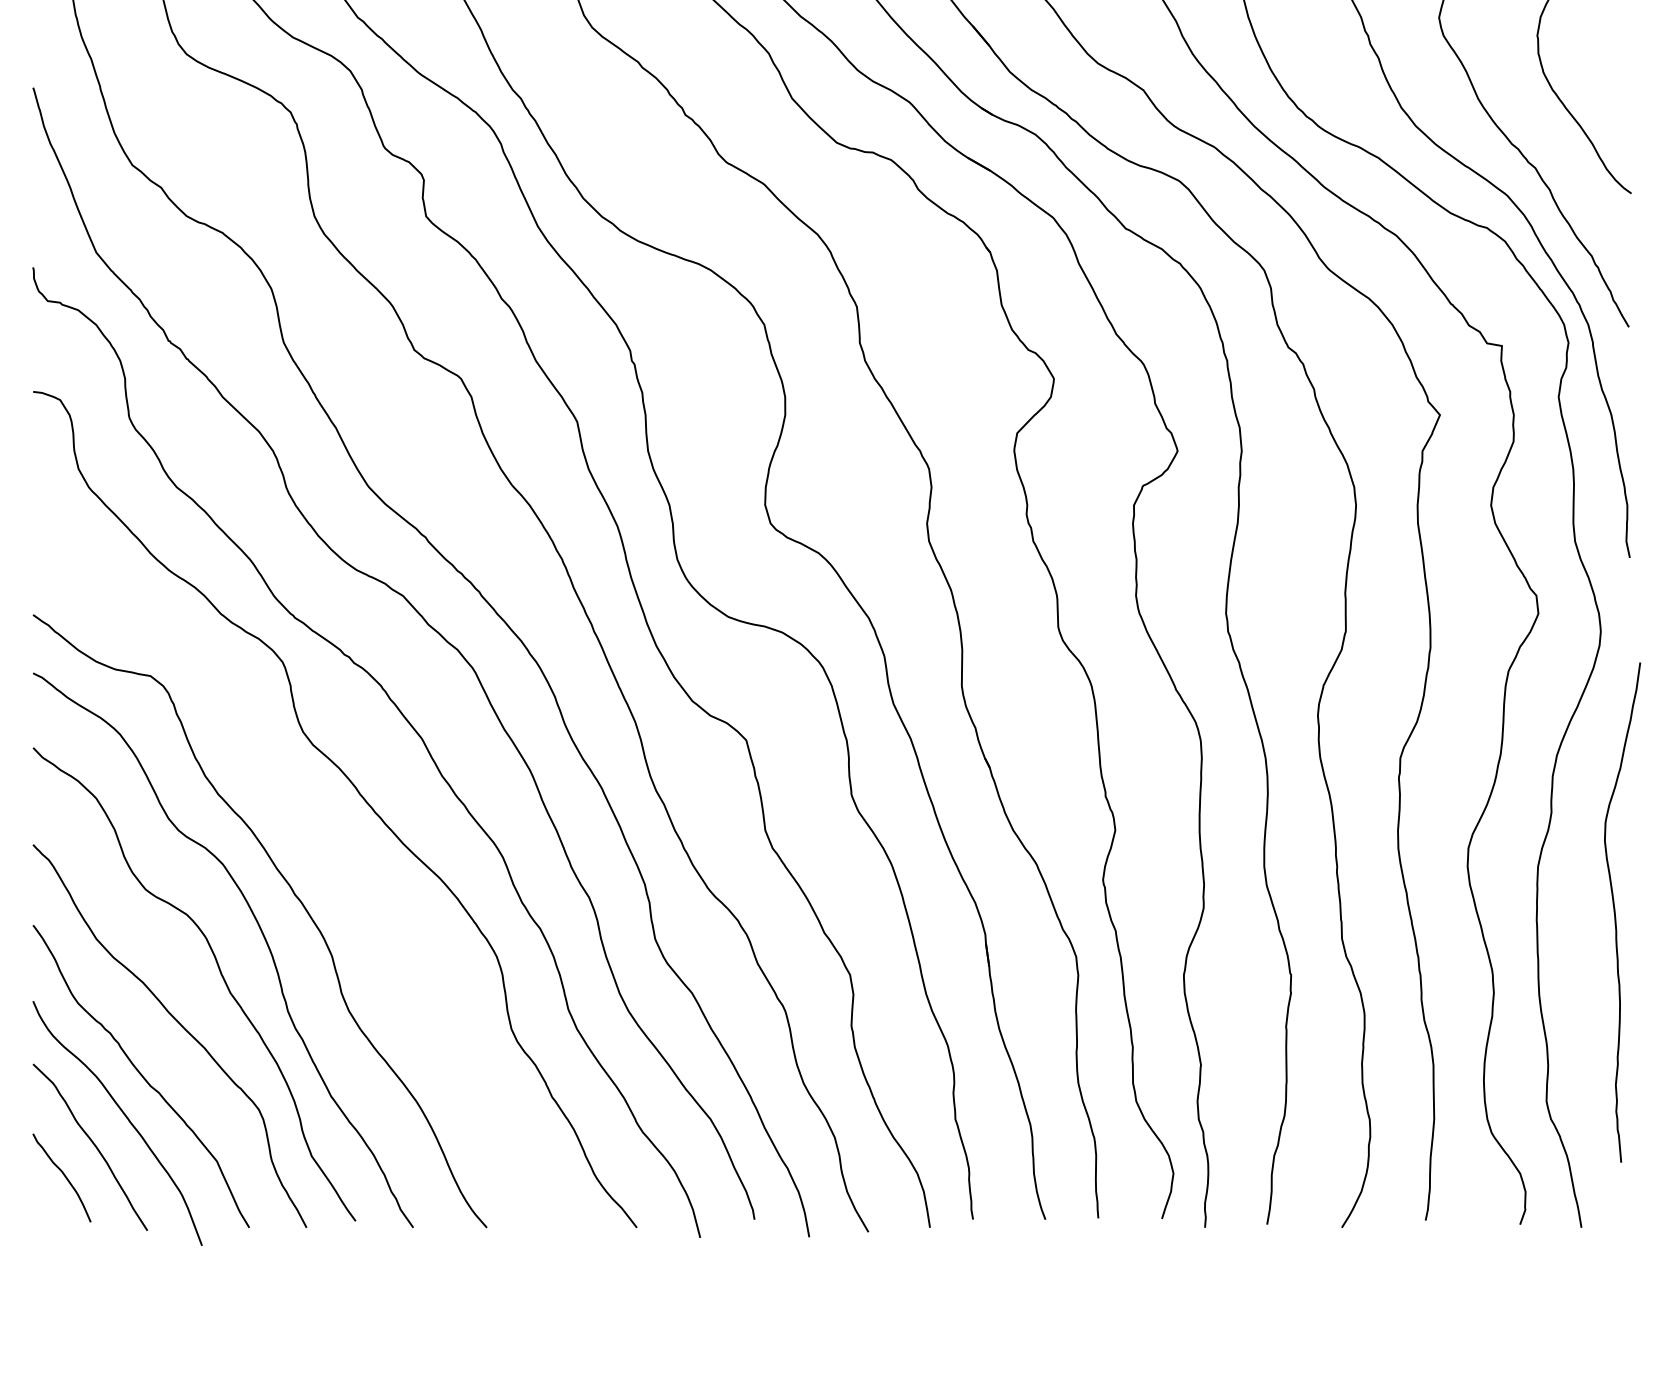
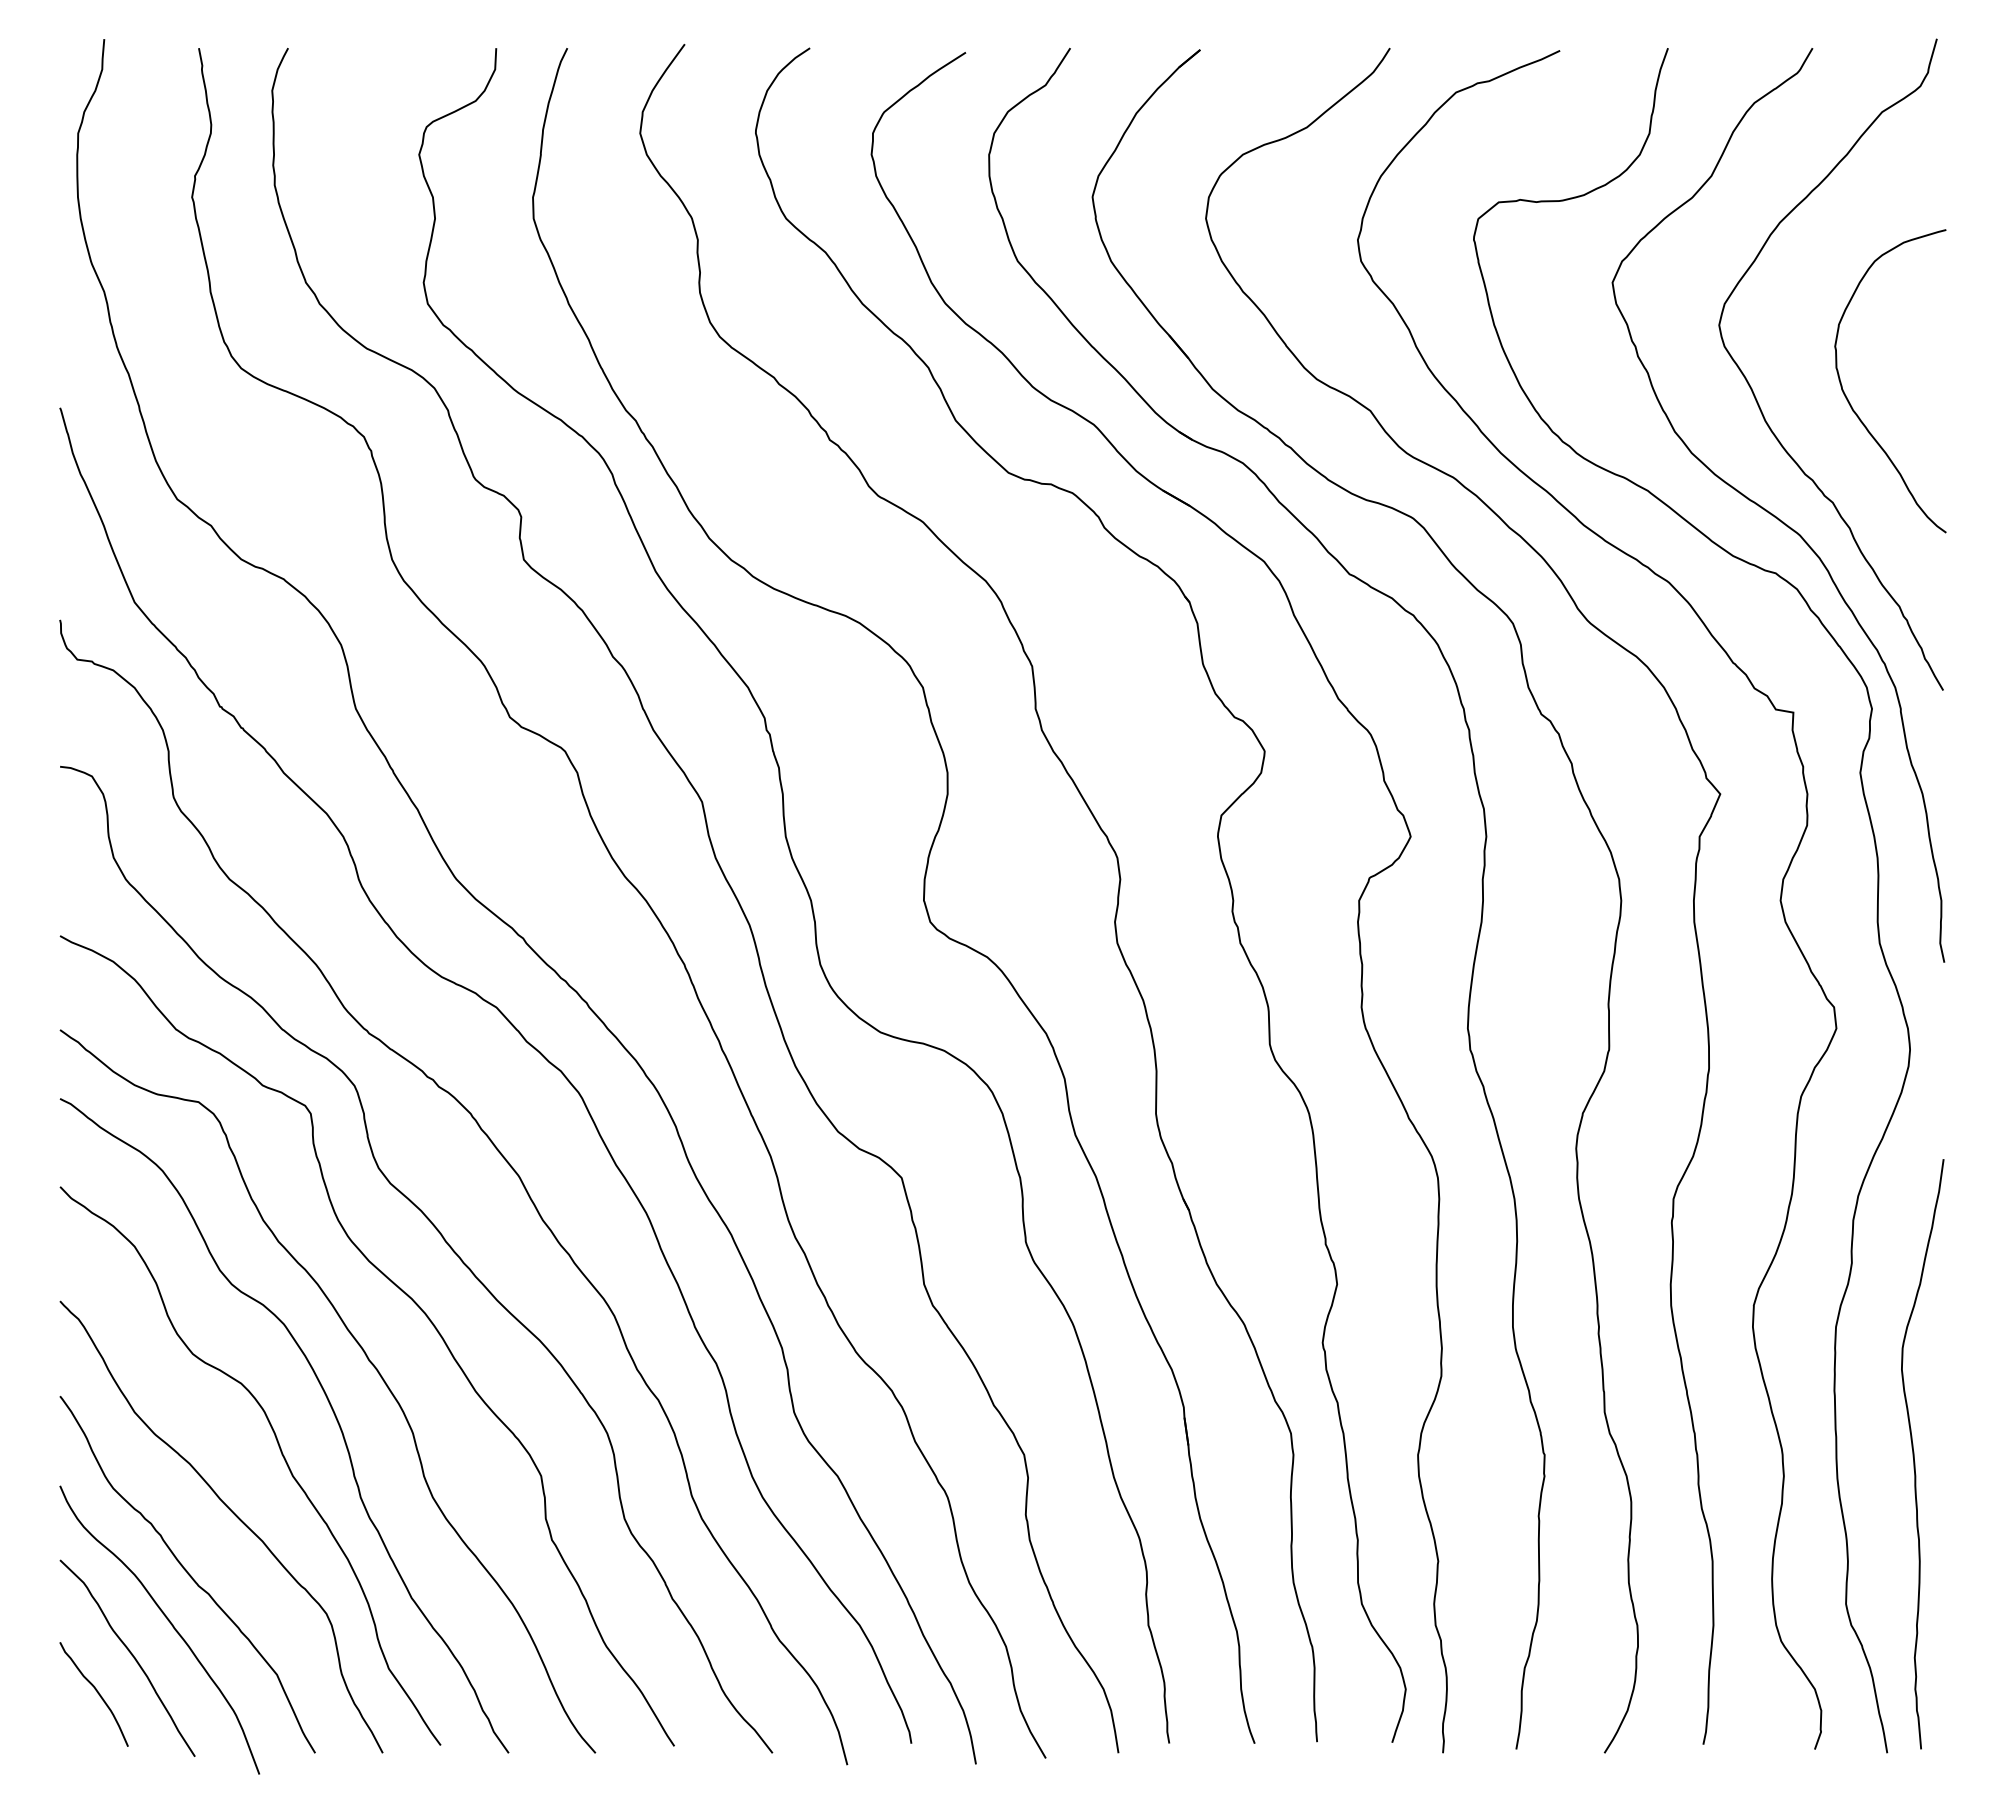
curve: (323, 837) -> (402, 1292), added
curve: (1615, 912) -> (1914, 1454), moved

